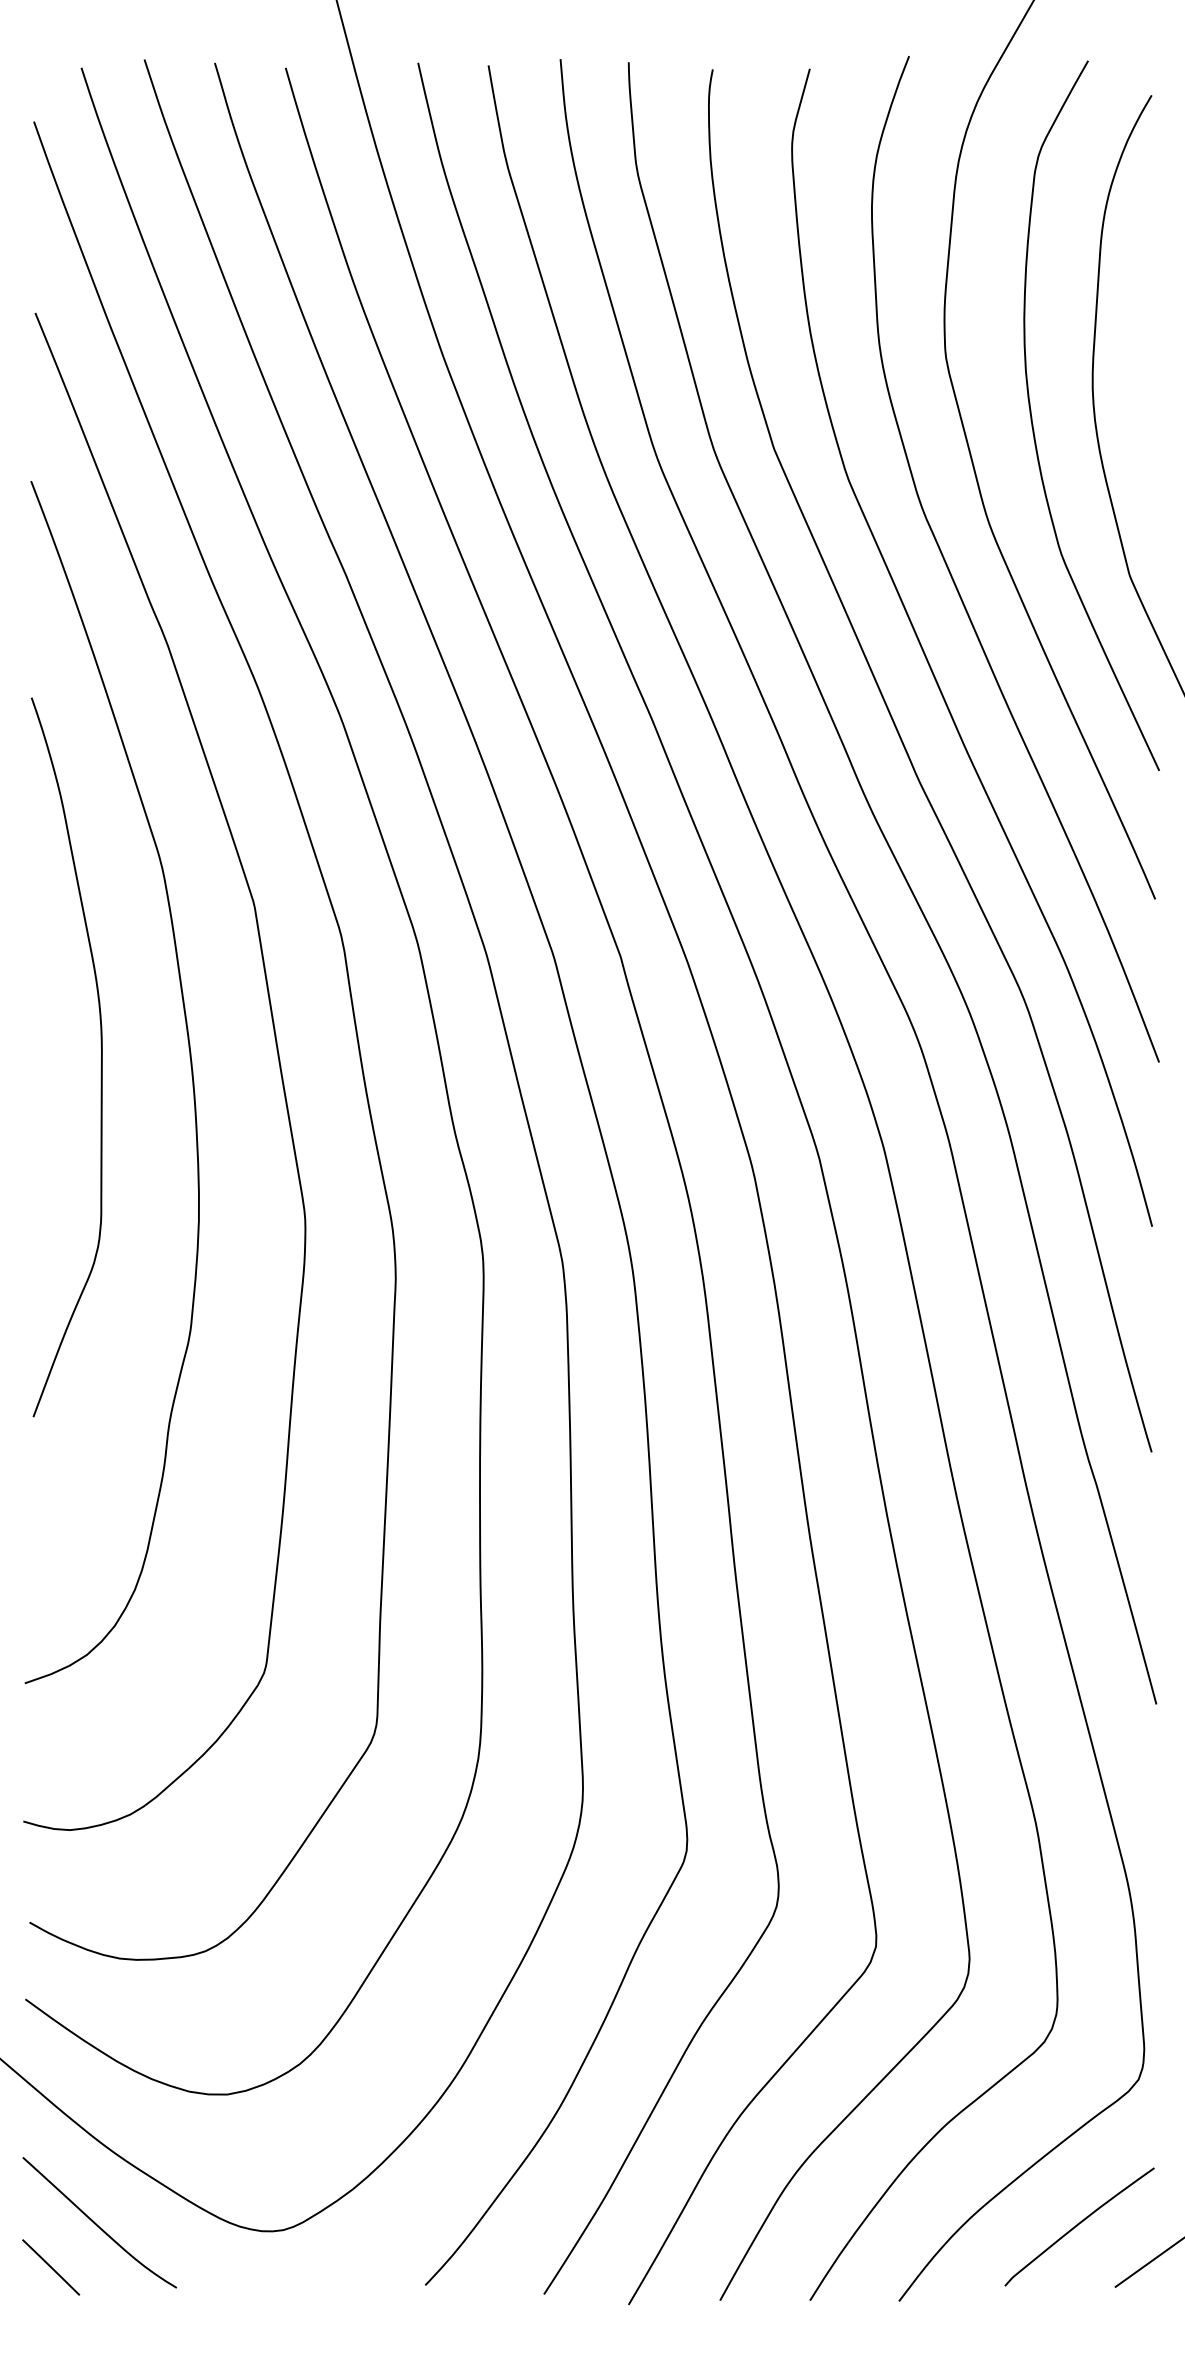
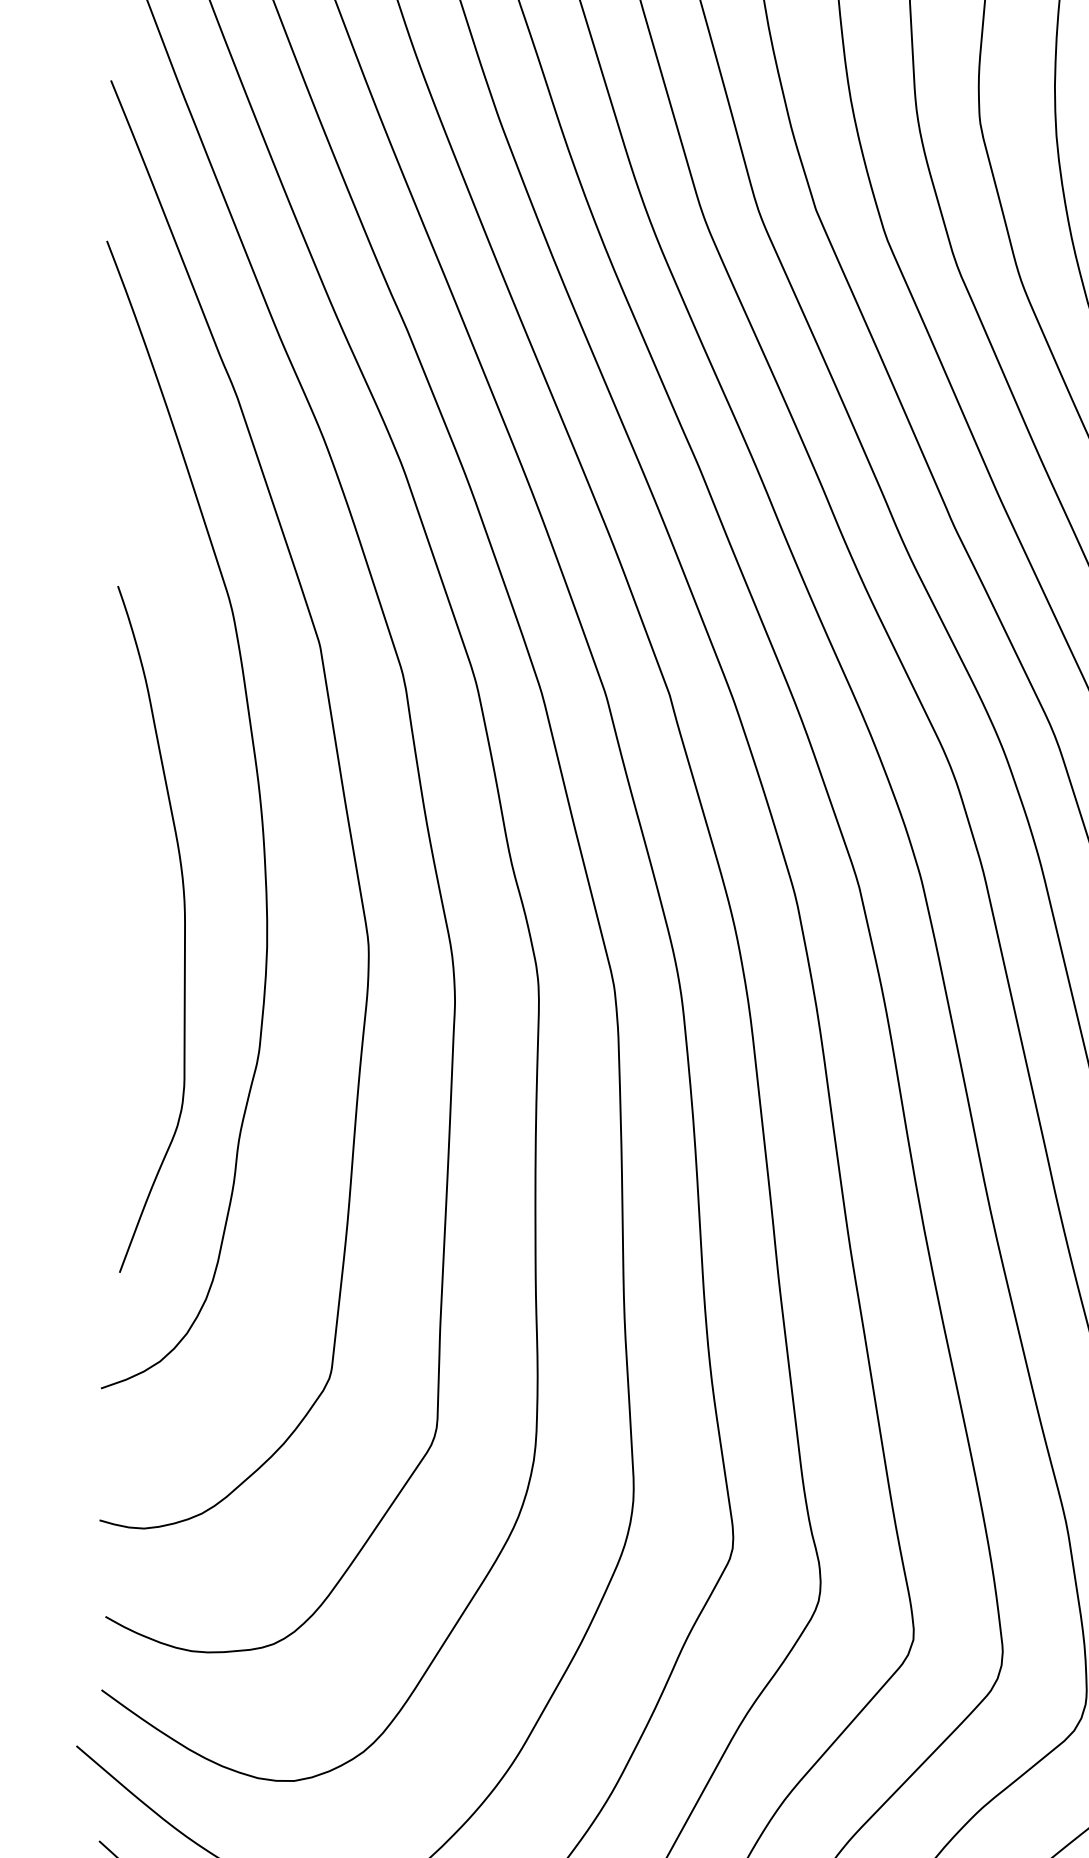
curve: (101, 1057) -> (184, 929), moved

